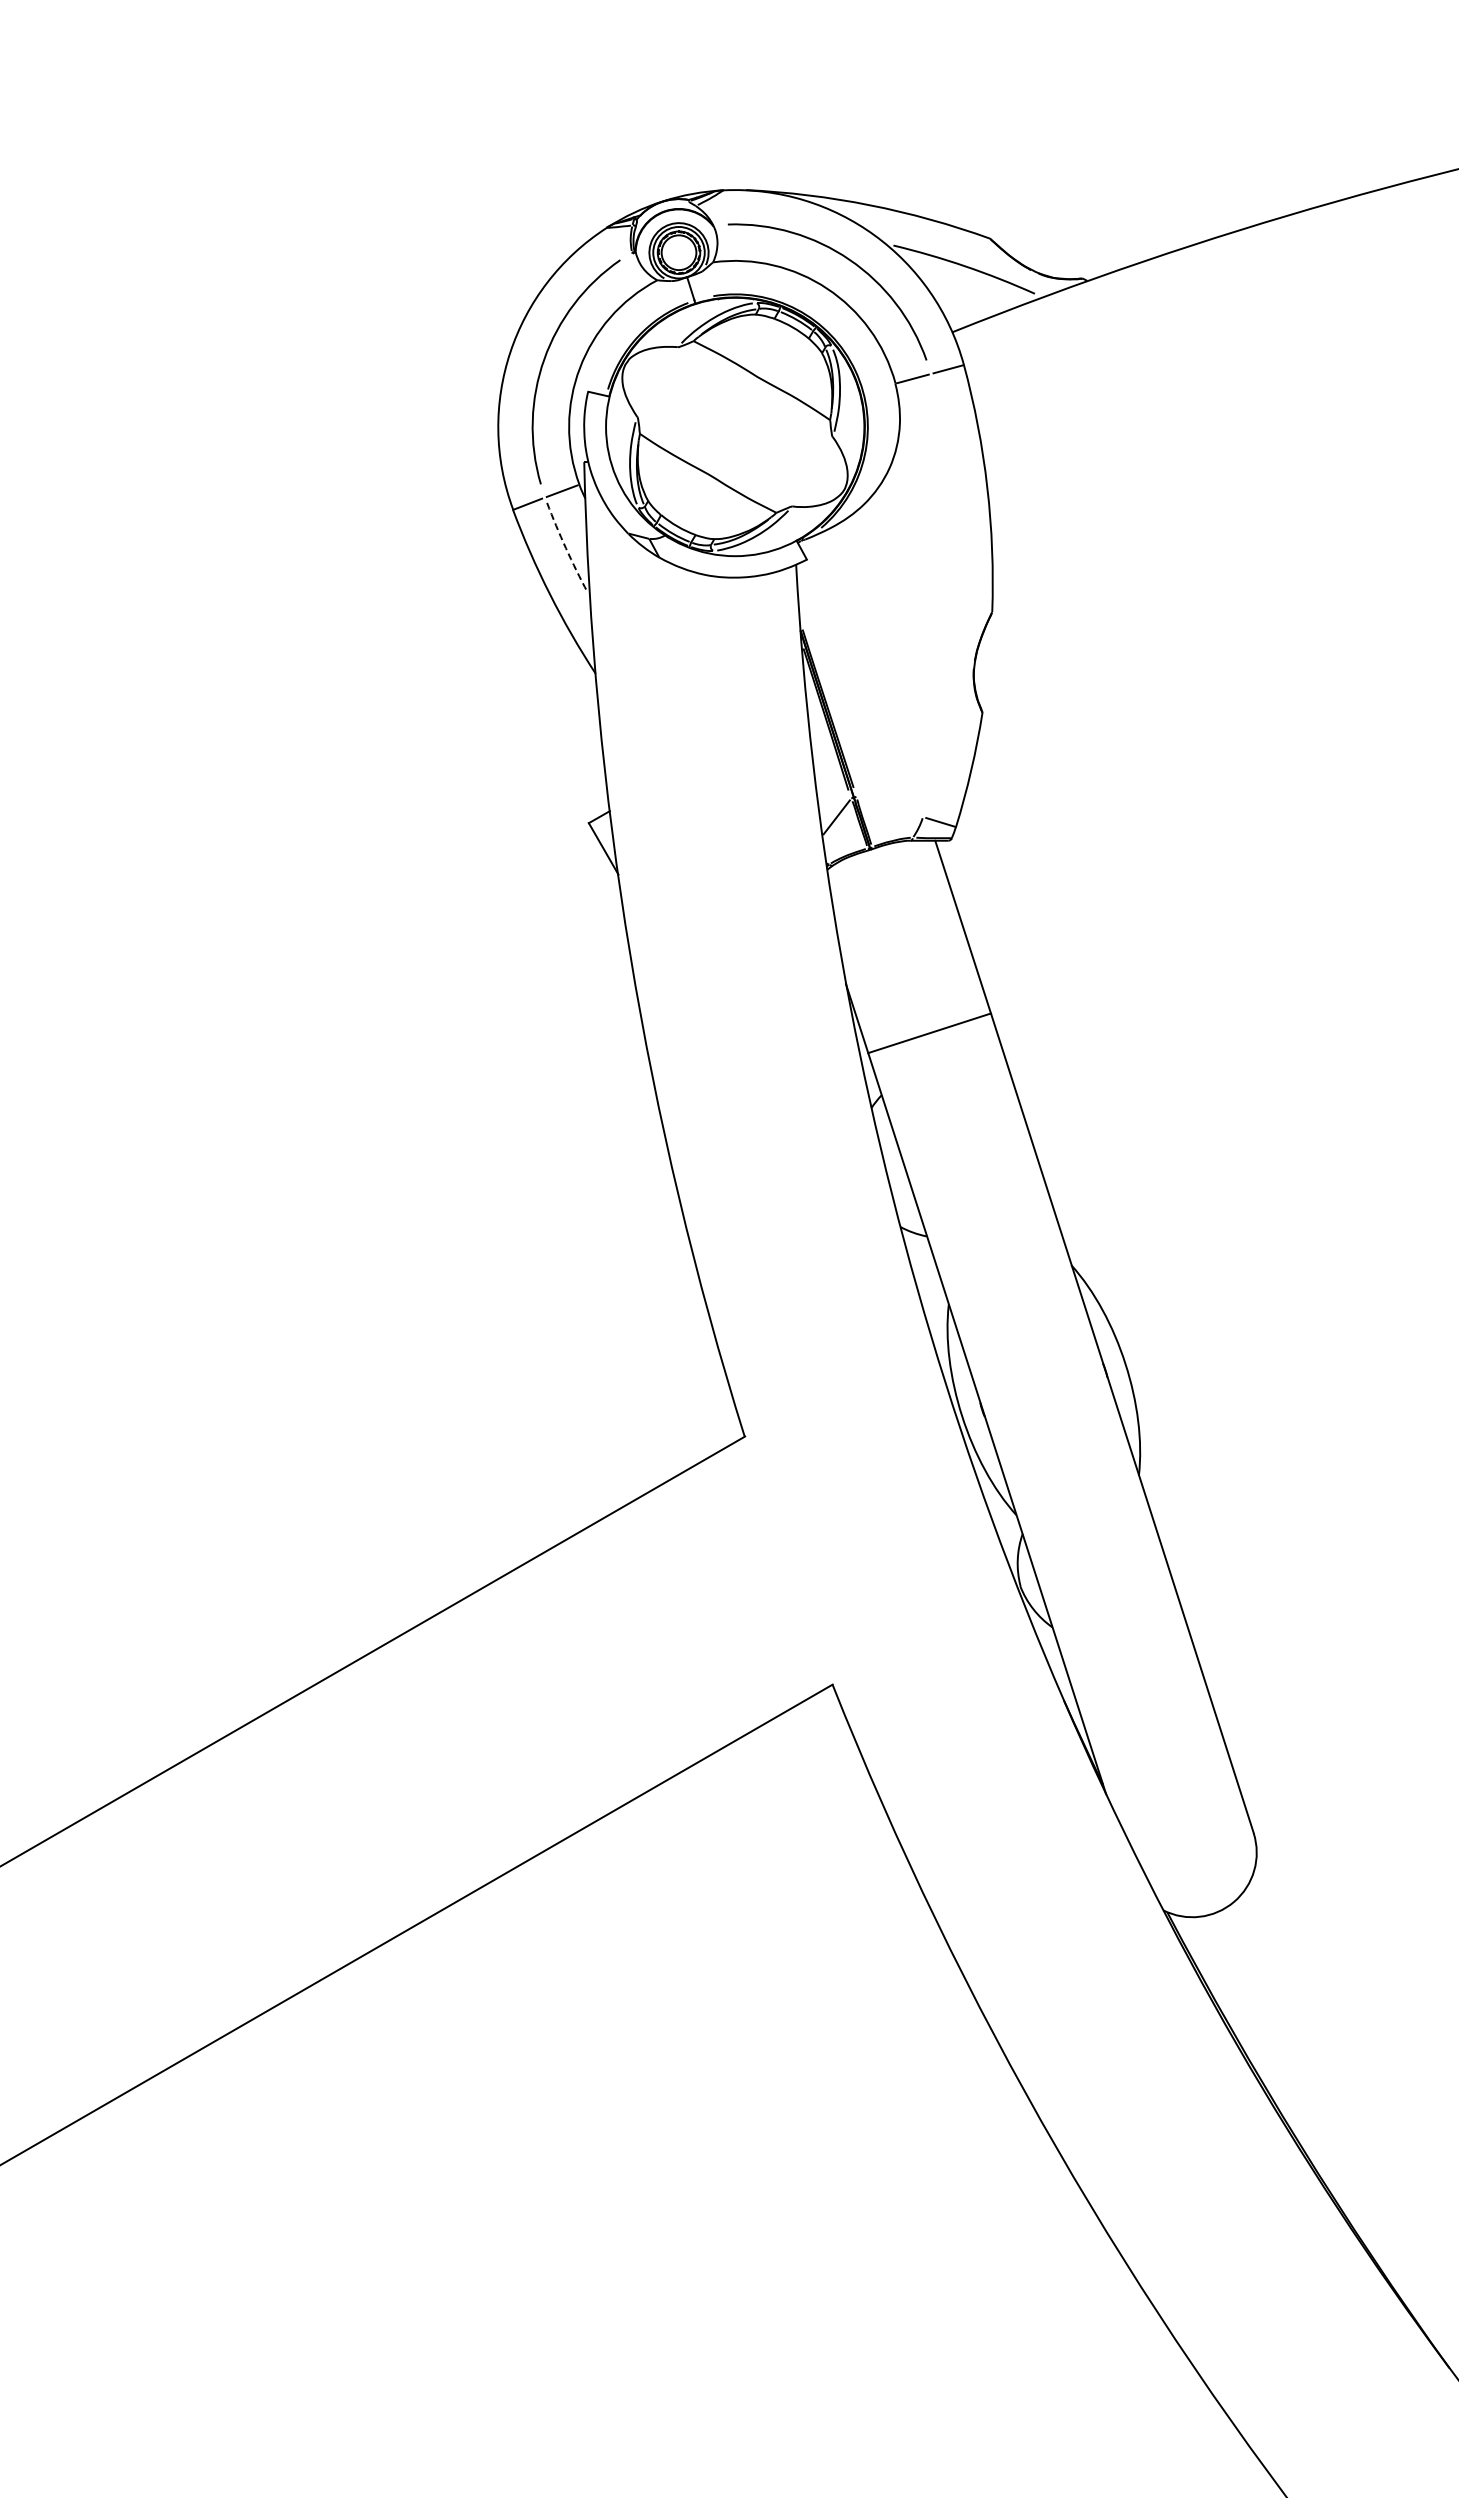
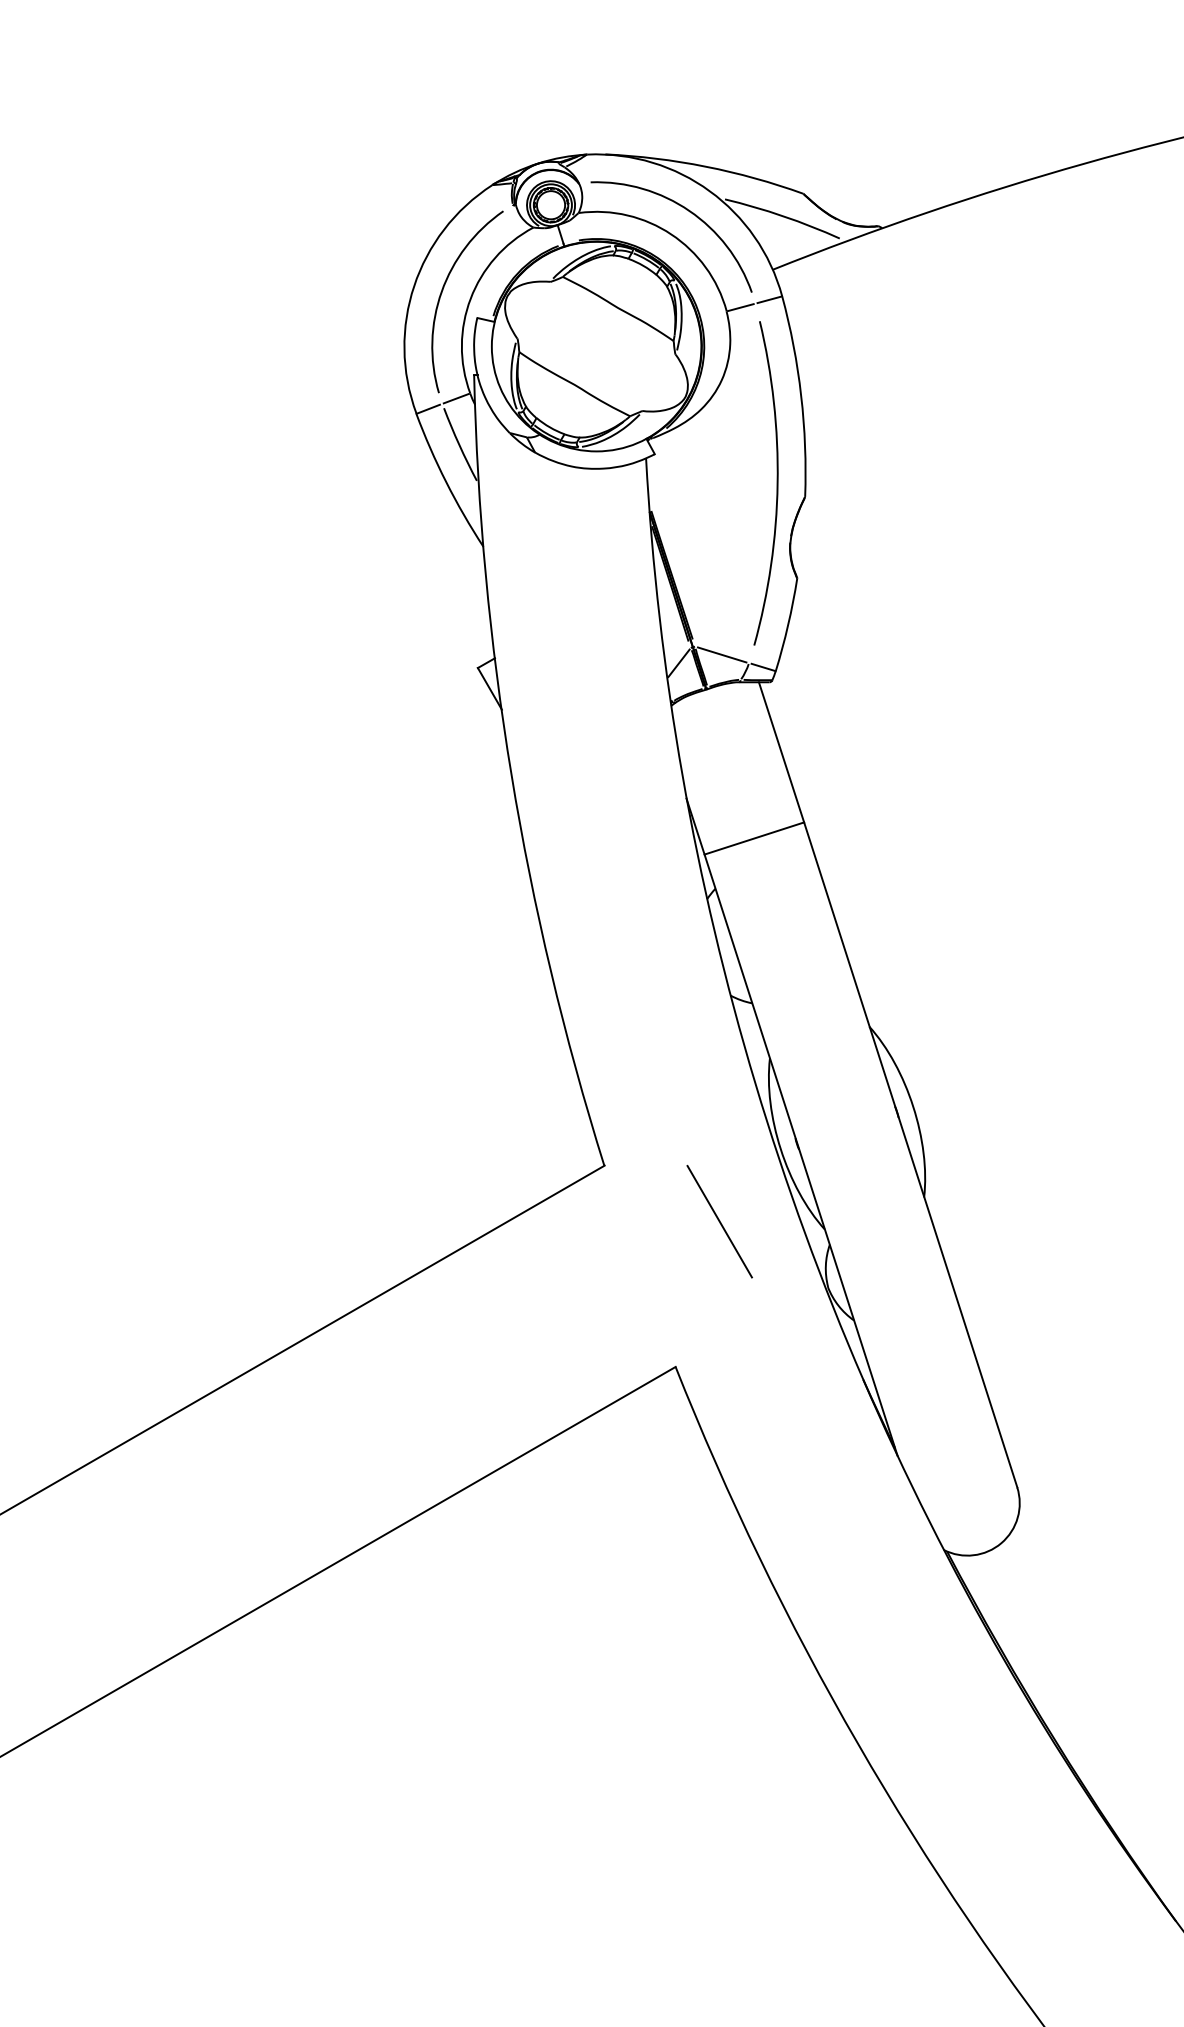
arc: (566, 548) -> (459, 445), dashed -> solid
arc: (957, 595) -> (776, 483), added
line: (889, 806) -> (721, 654), added
line: (886, 1505) -> (719, 1221), added

